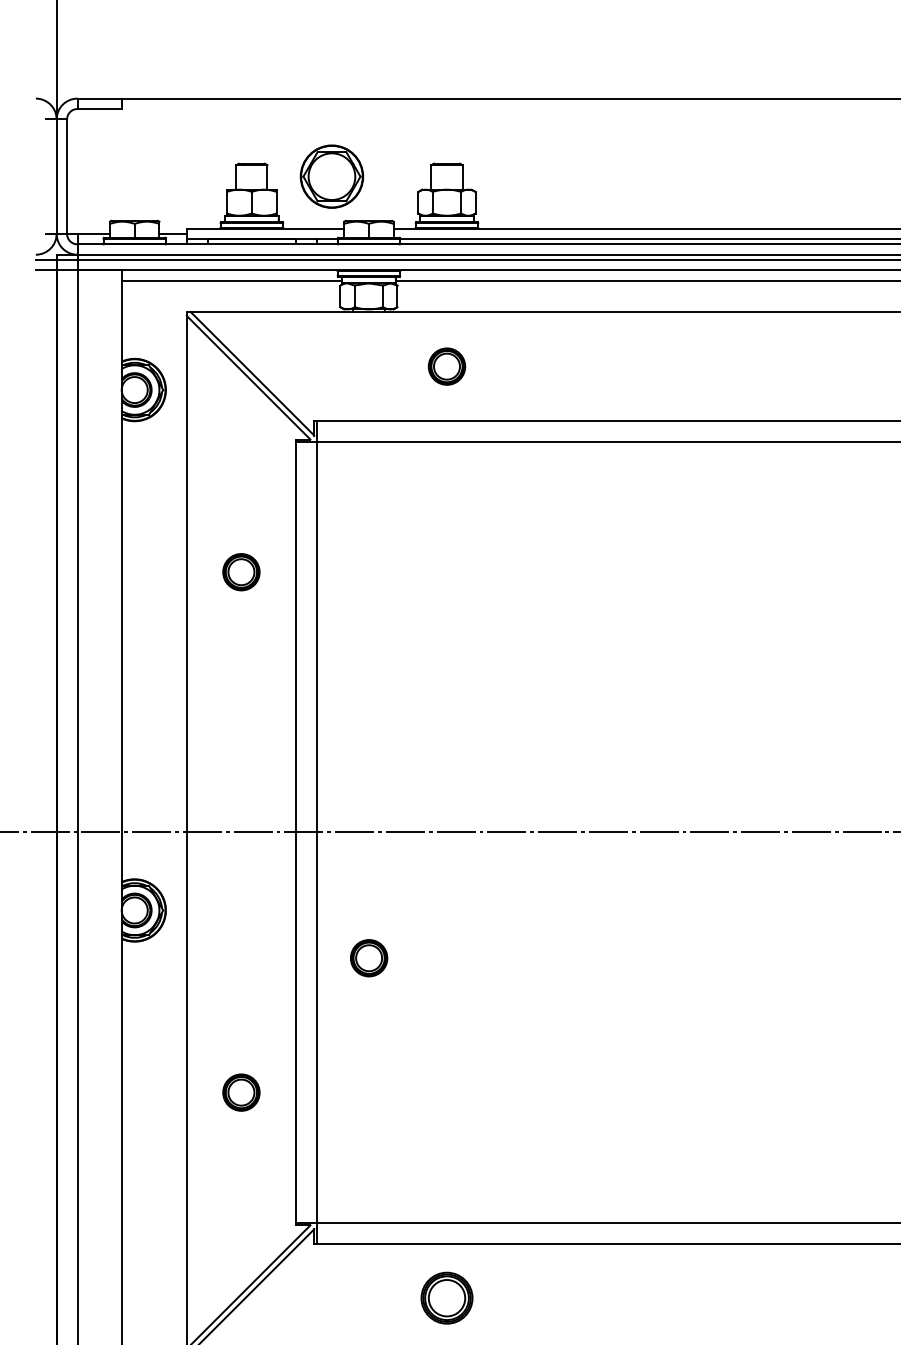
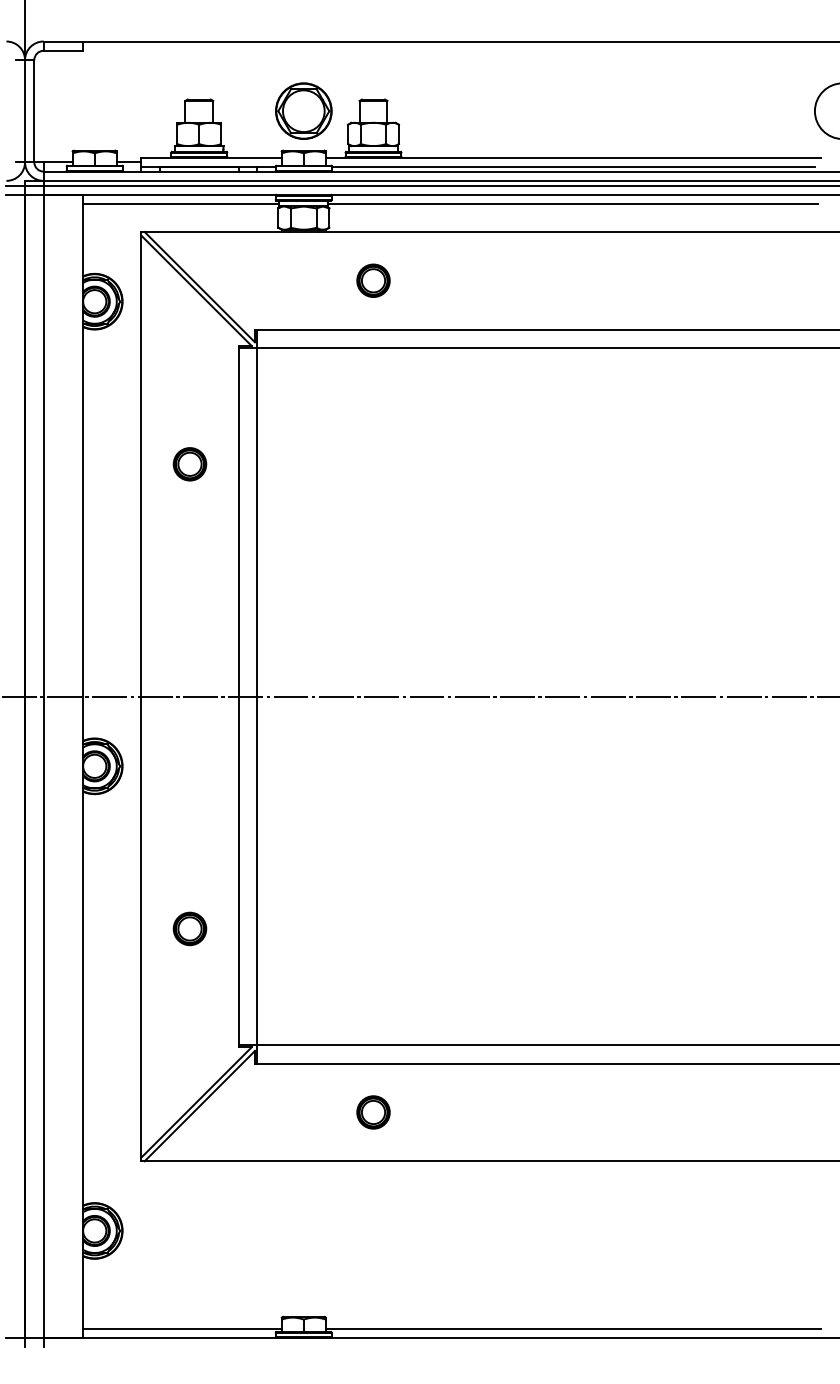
part: (331, 175) -> (303, 110), moved
part: (368, 957) -> (303, 808), removed
part: (446, 1298) -> (373, 1112), size x0.71

